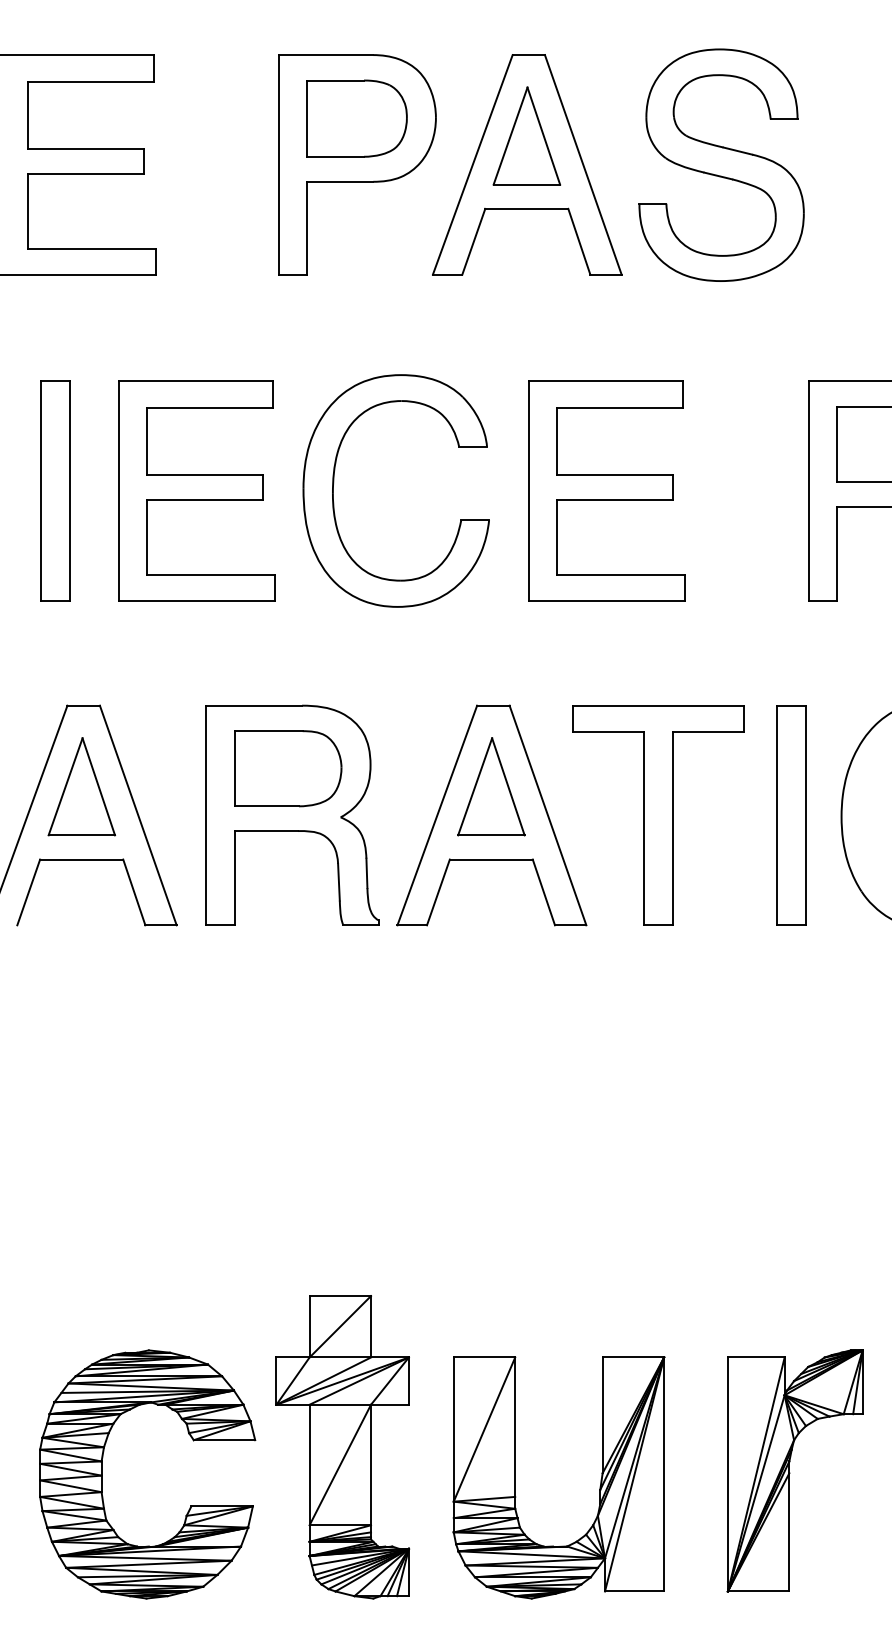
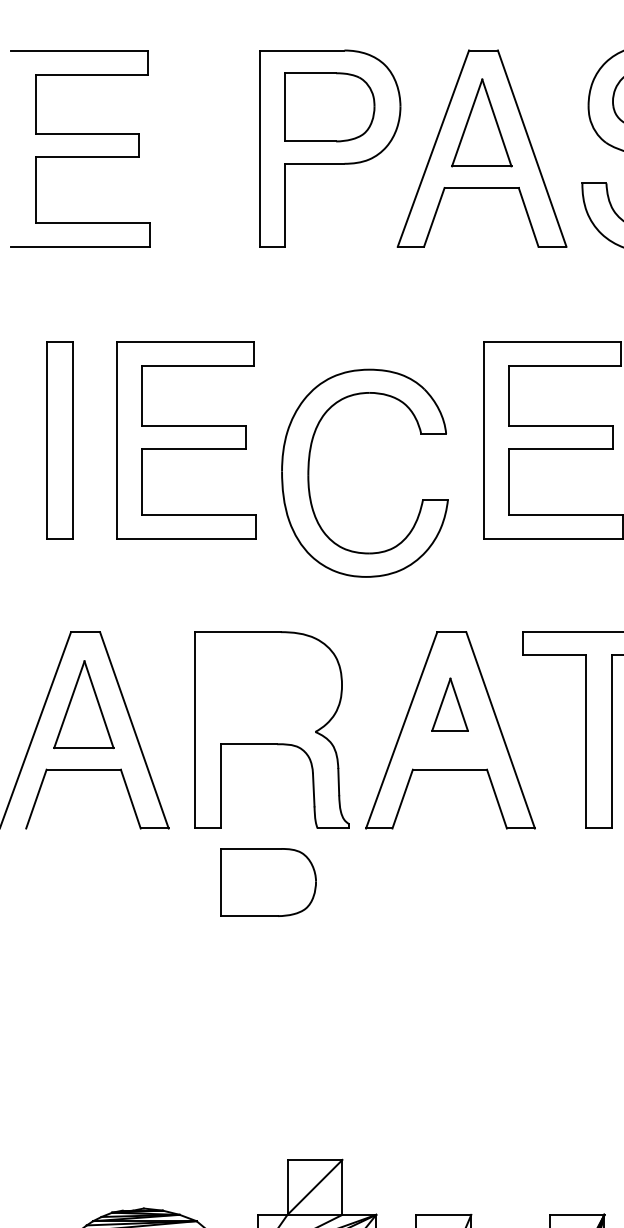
part: (334, 483) -> (309, 466), moved
part: (288, 768) -> (268, 882), moved
part: (491, 786) -> (450, 704), size x0.6

